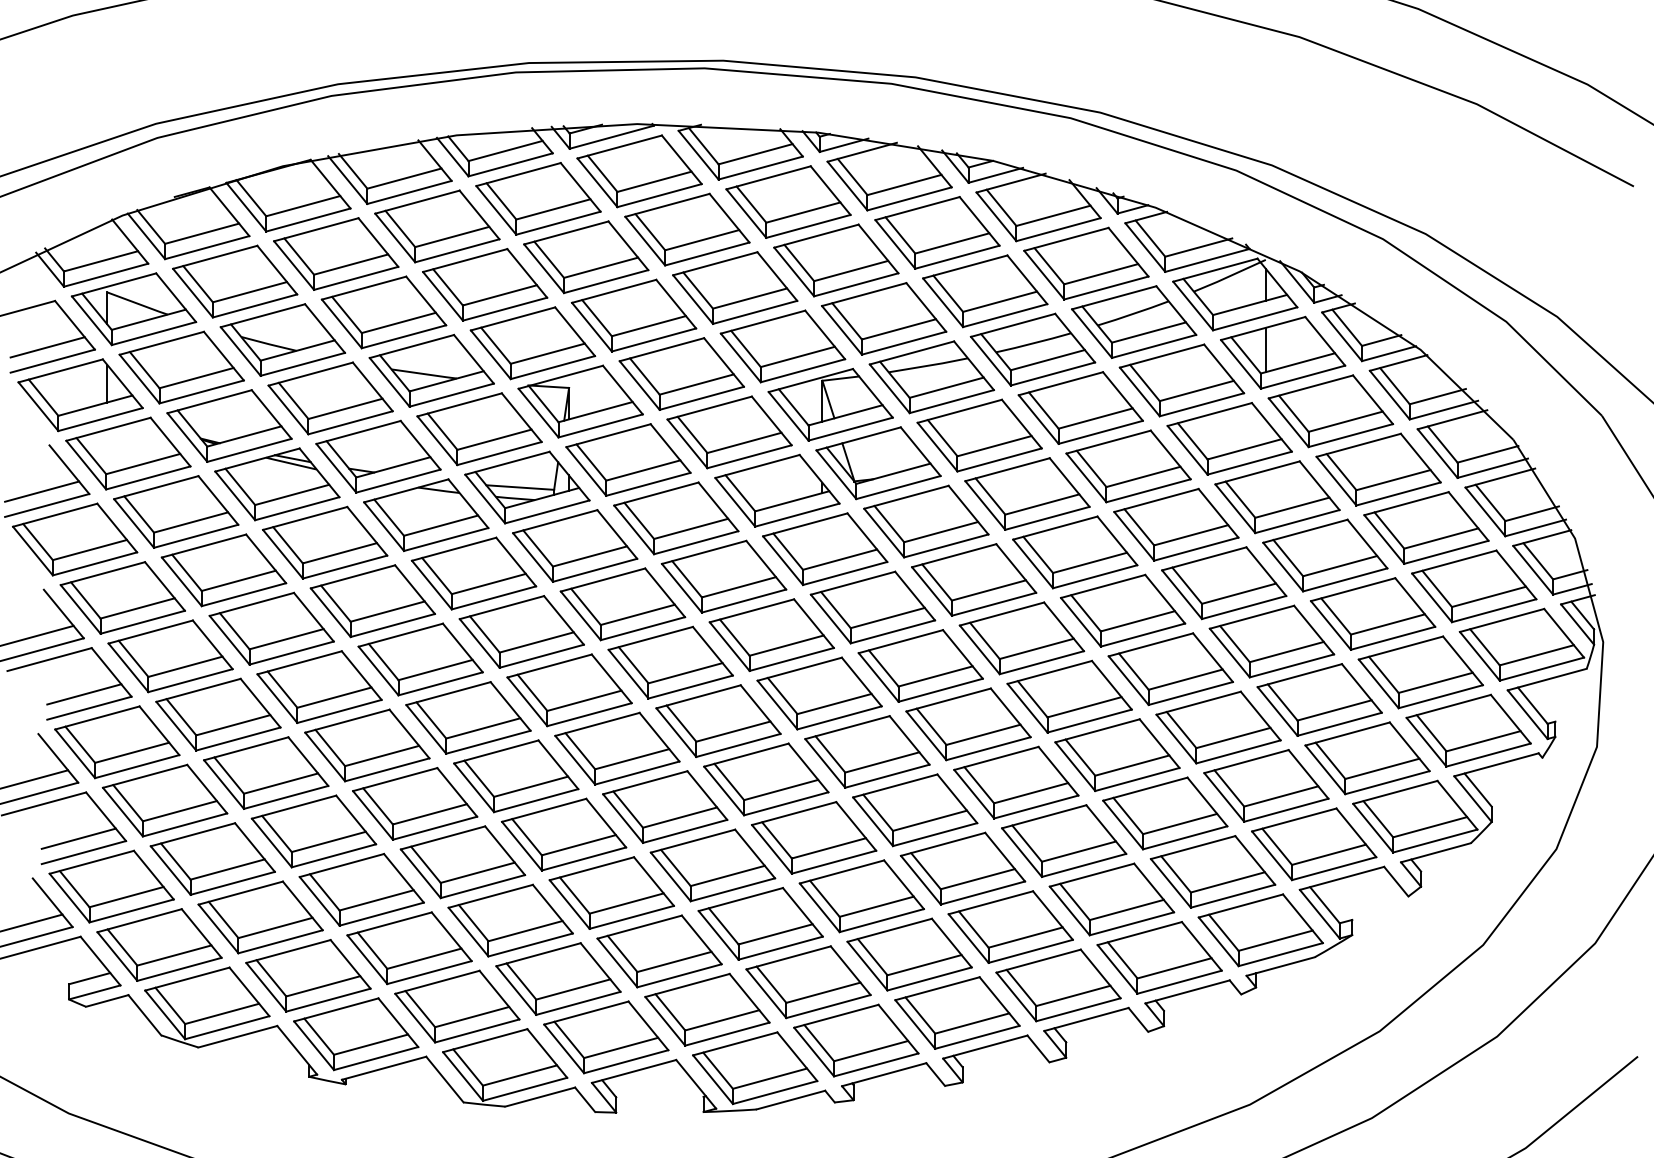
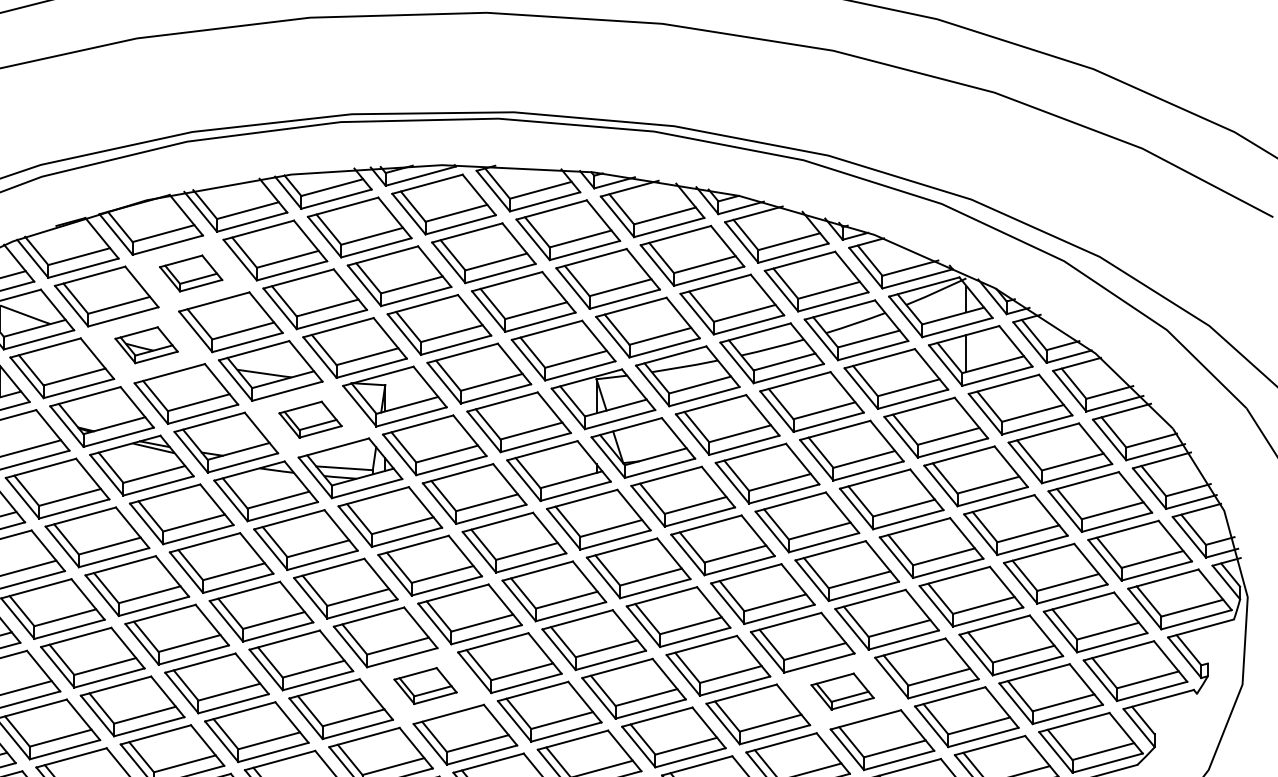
part: (336, 253) -> (191, 273), size x0.6
part: (282, 339) -> (146, 344), size x0.6
part: (479, 429) -> (310, 419), size x0.6
part: (617, 748) -> (425, 685), size x0.6
part: (1117, 755) -> (842, 691), size x0.6

